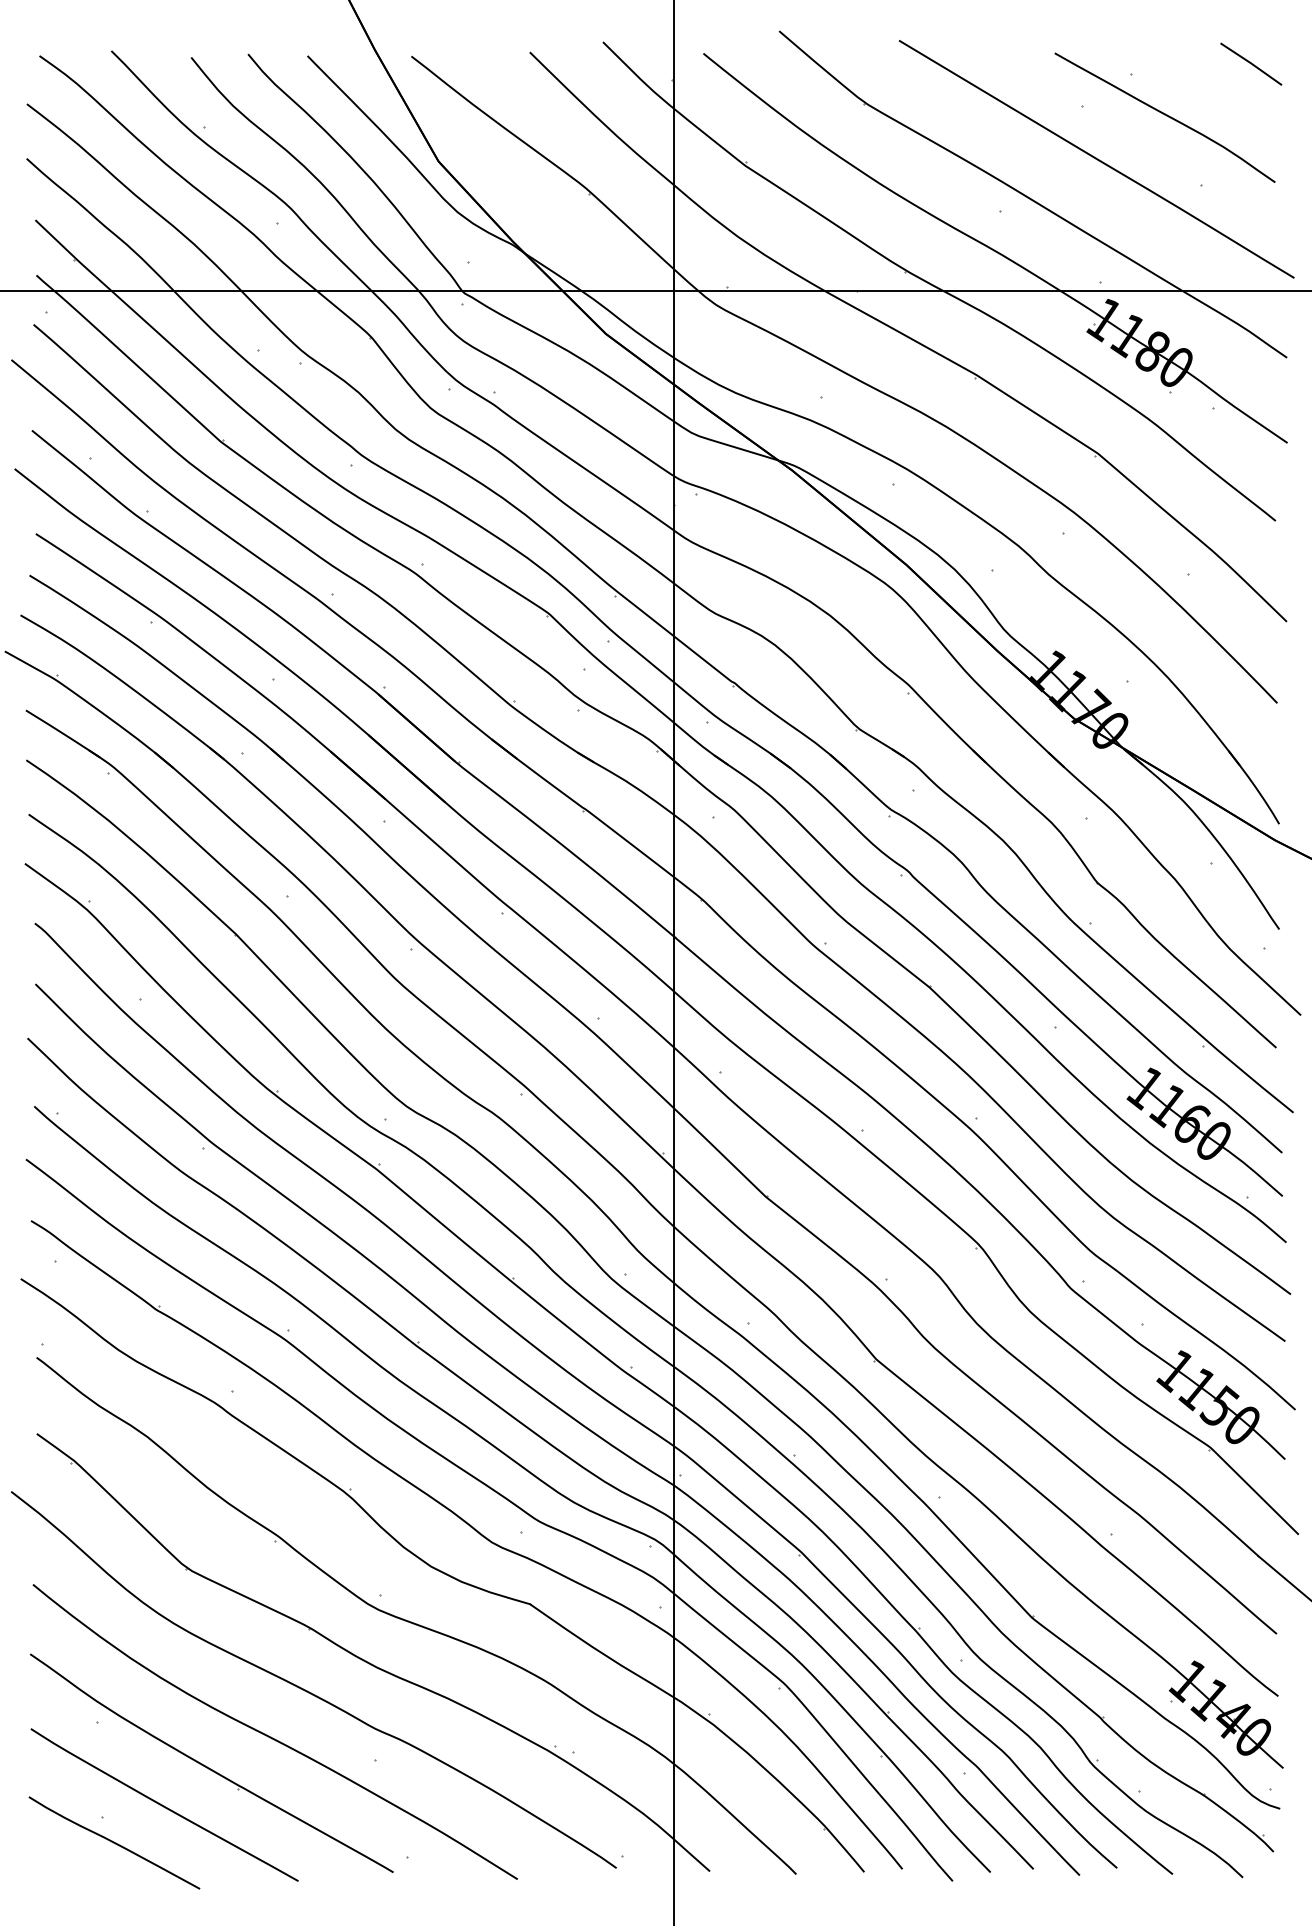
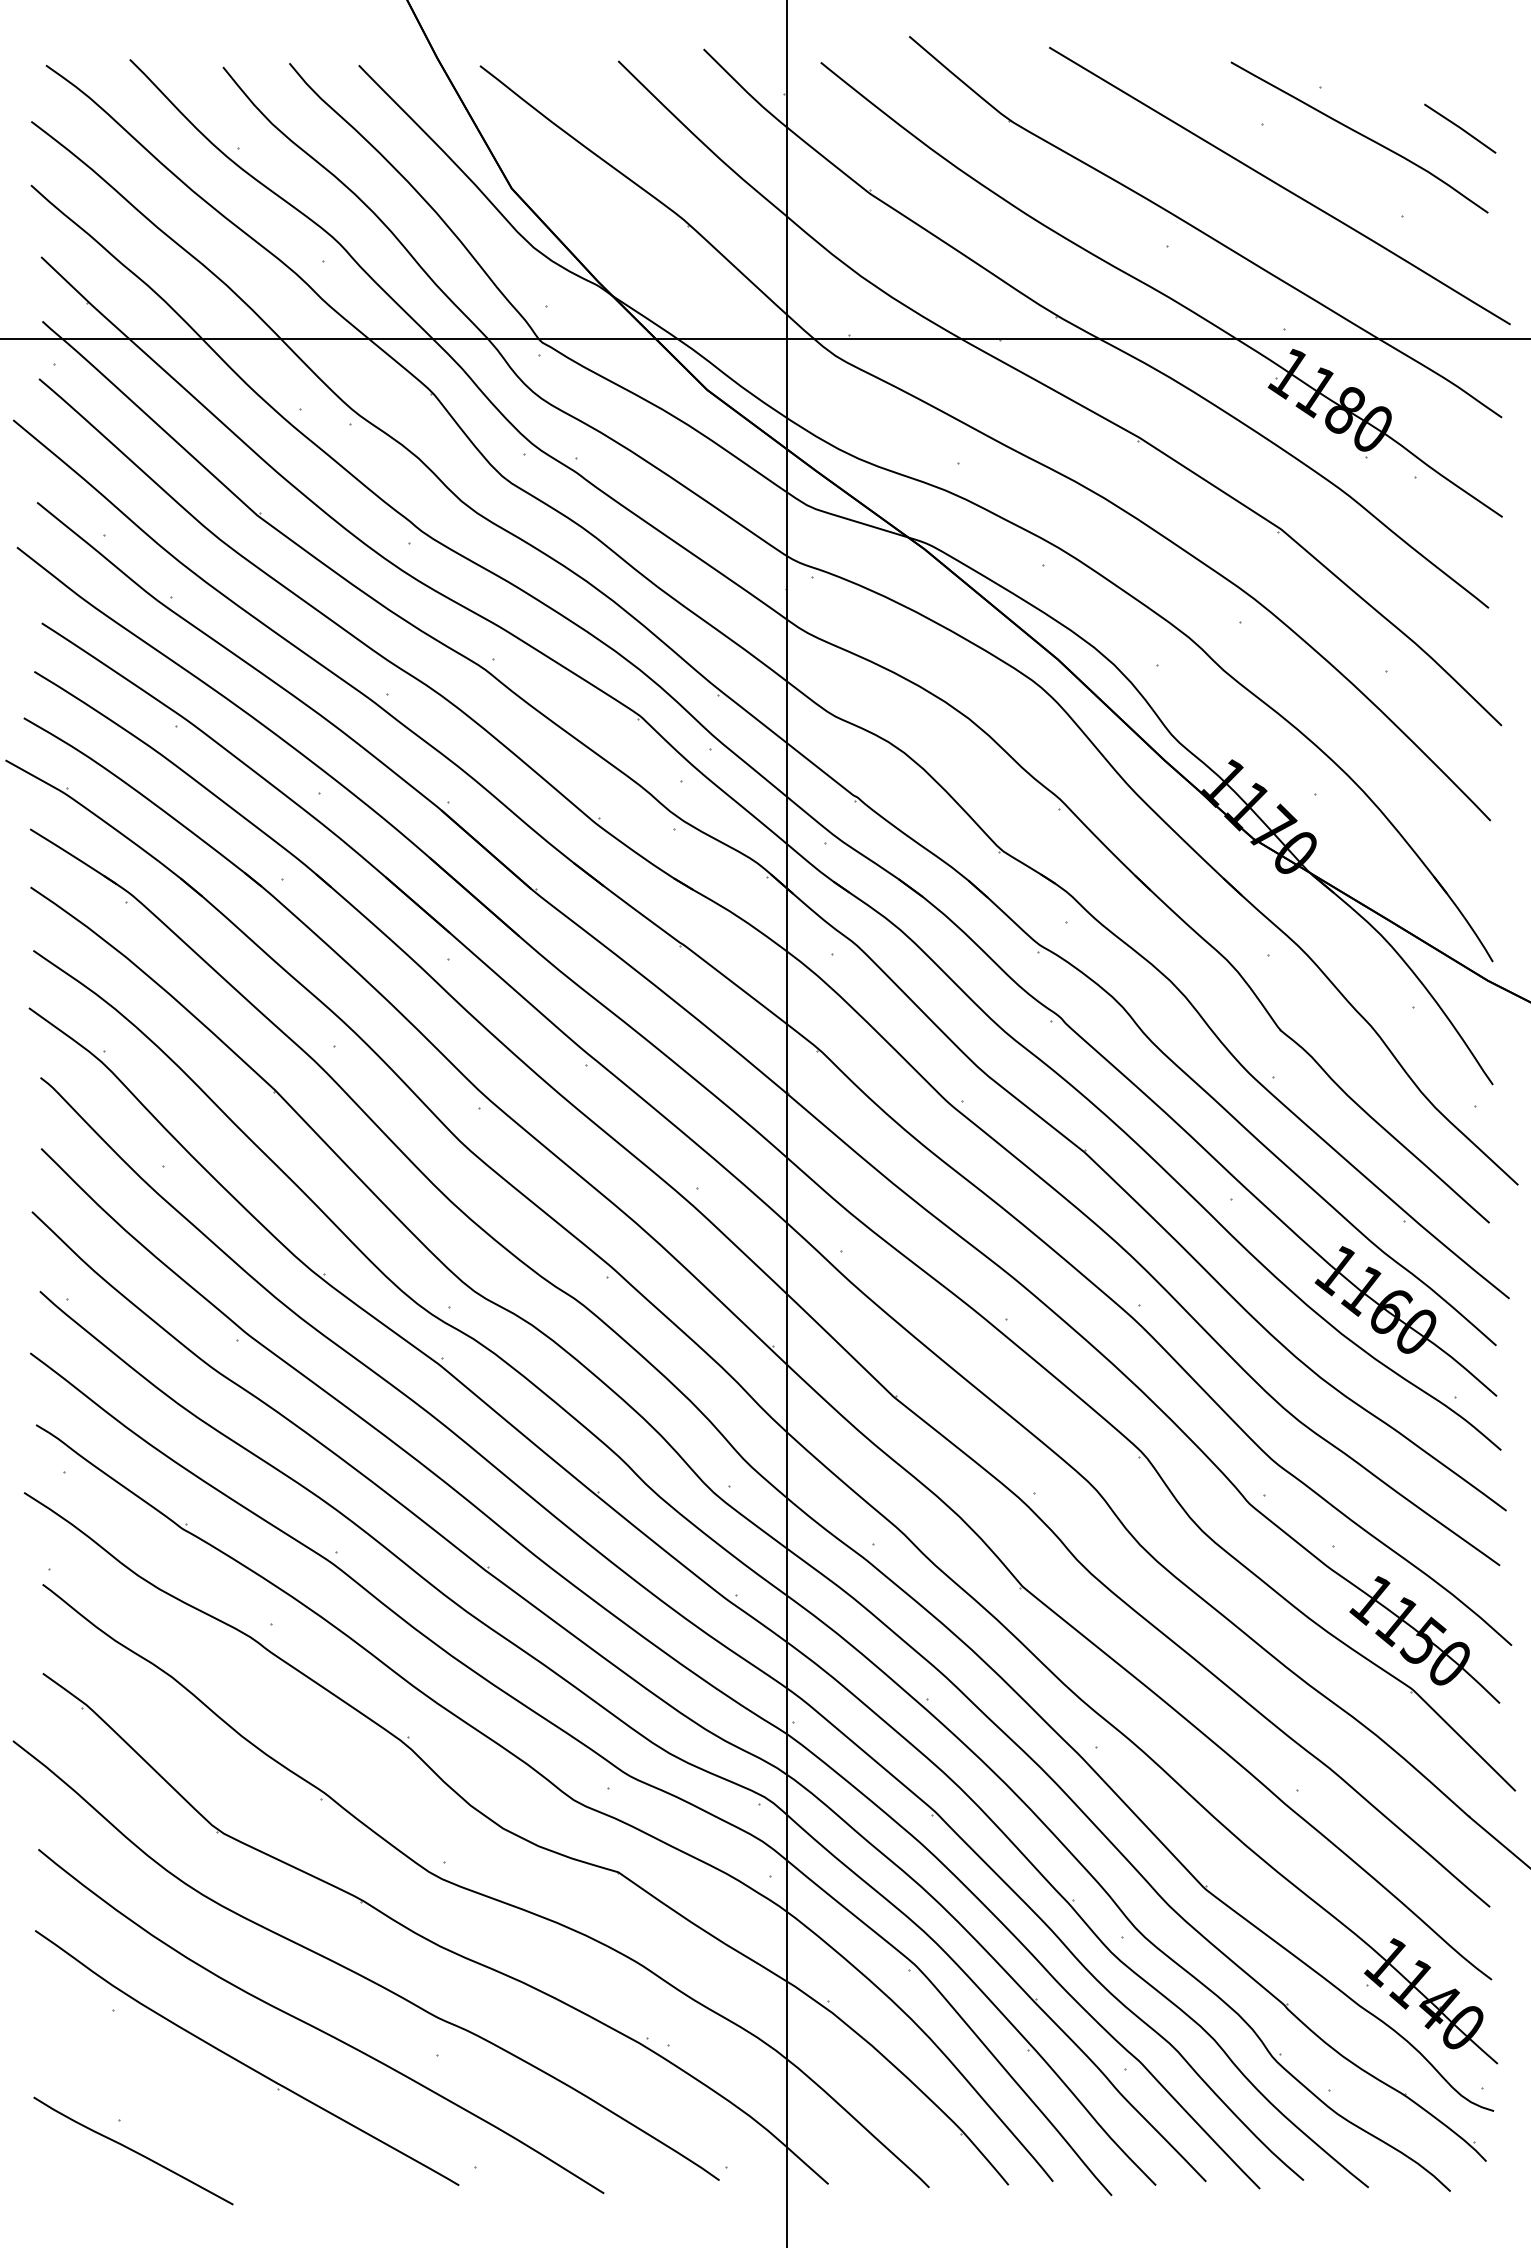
line: (1251, 63) -> (1460, 127), moved
curve: (164, 1805) -> (191, 2107), removed

